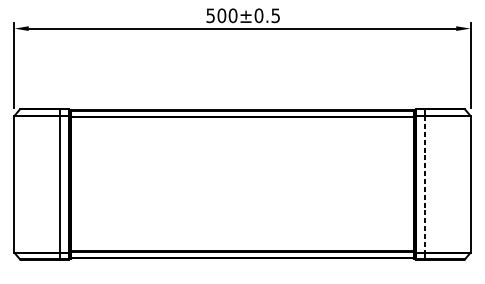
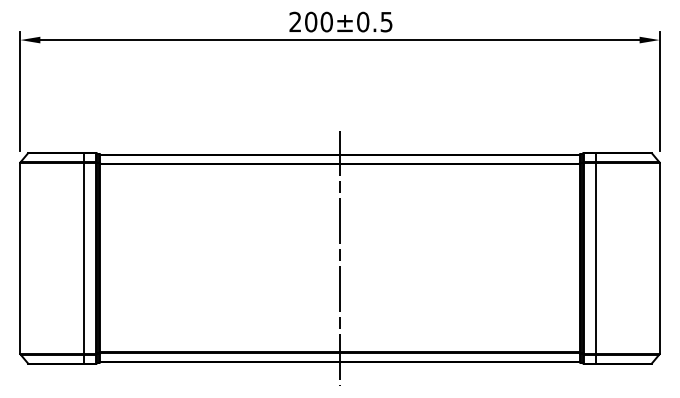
text: (210, 15) -> (295, 21), 500±0.5 -> 200±0.5
line: (242, 184) -> (340, 258), added
line: (424, 184) -> (595, 258), dashed -> solid

